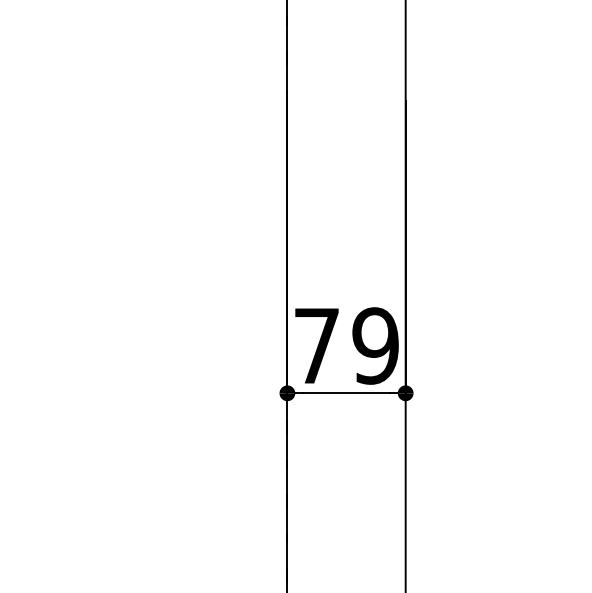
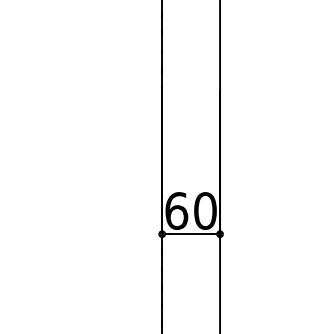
text: (345, 344) -> (190, 210), 79 -> 60

